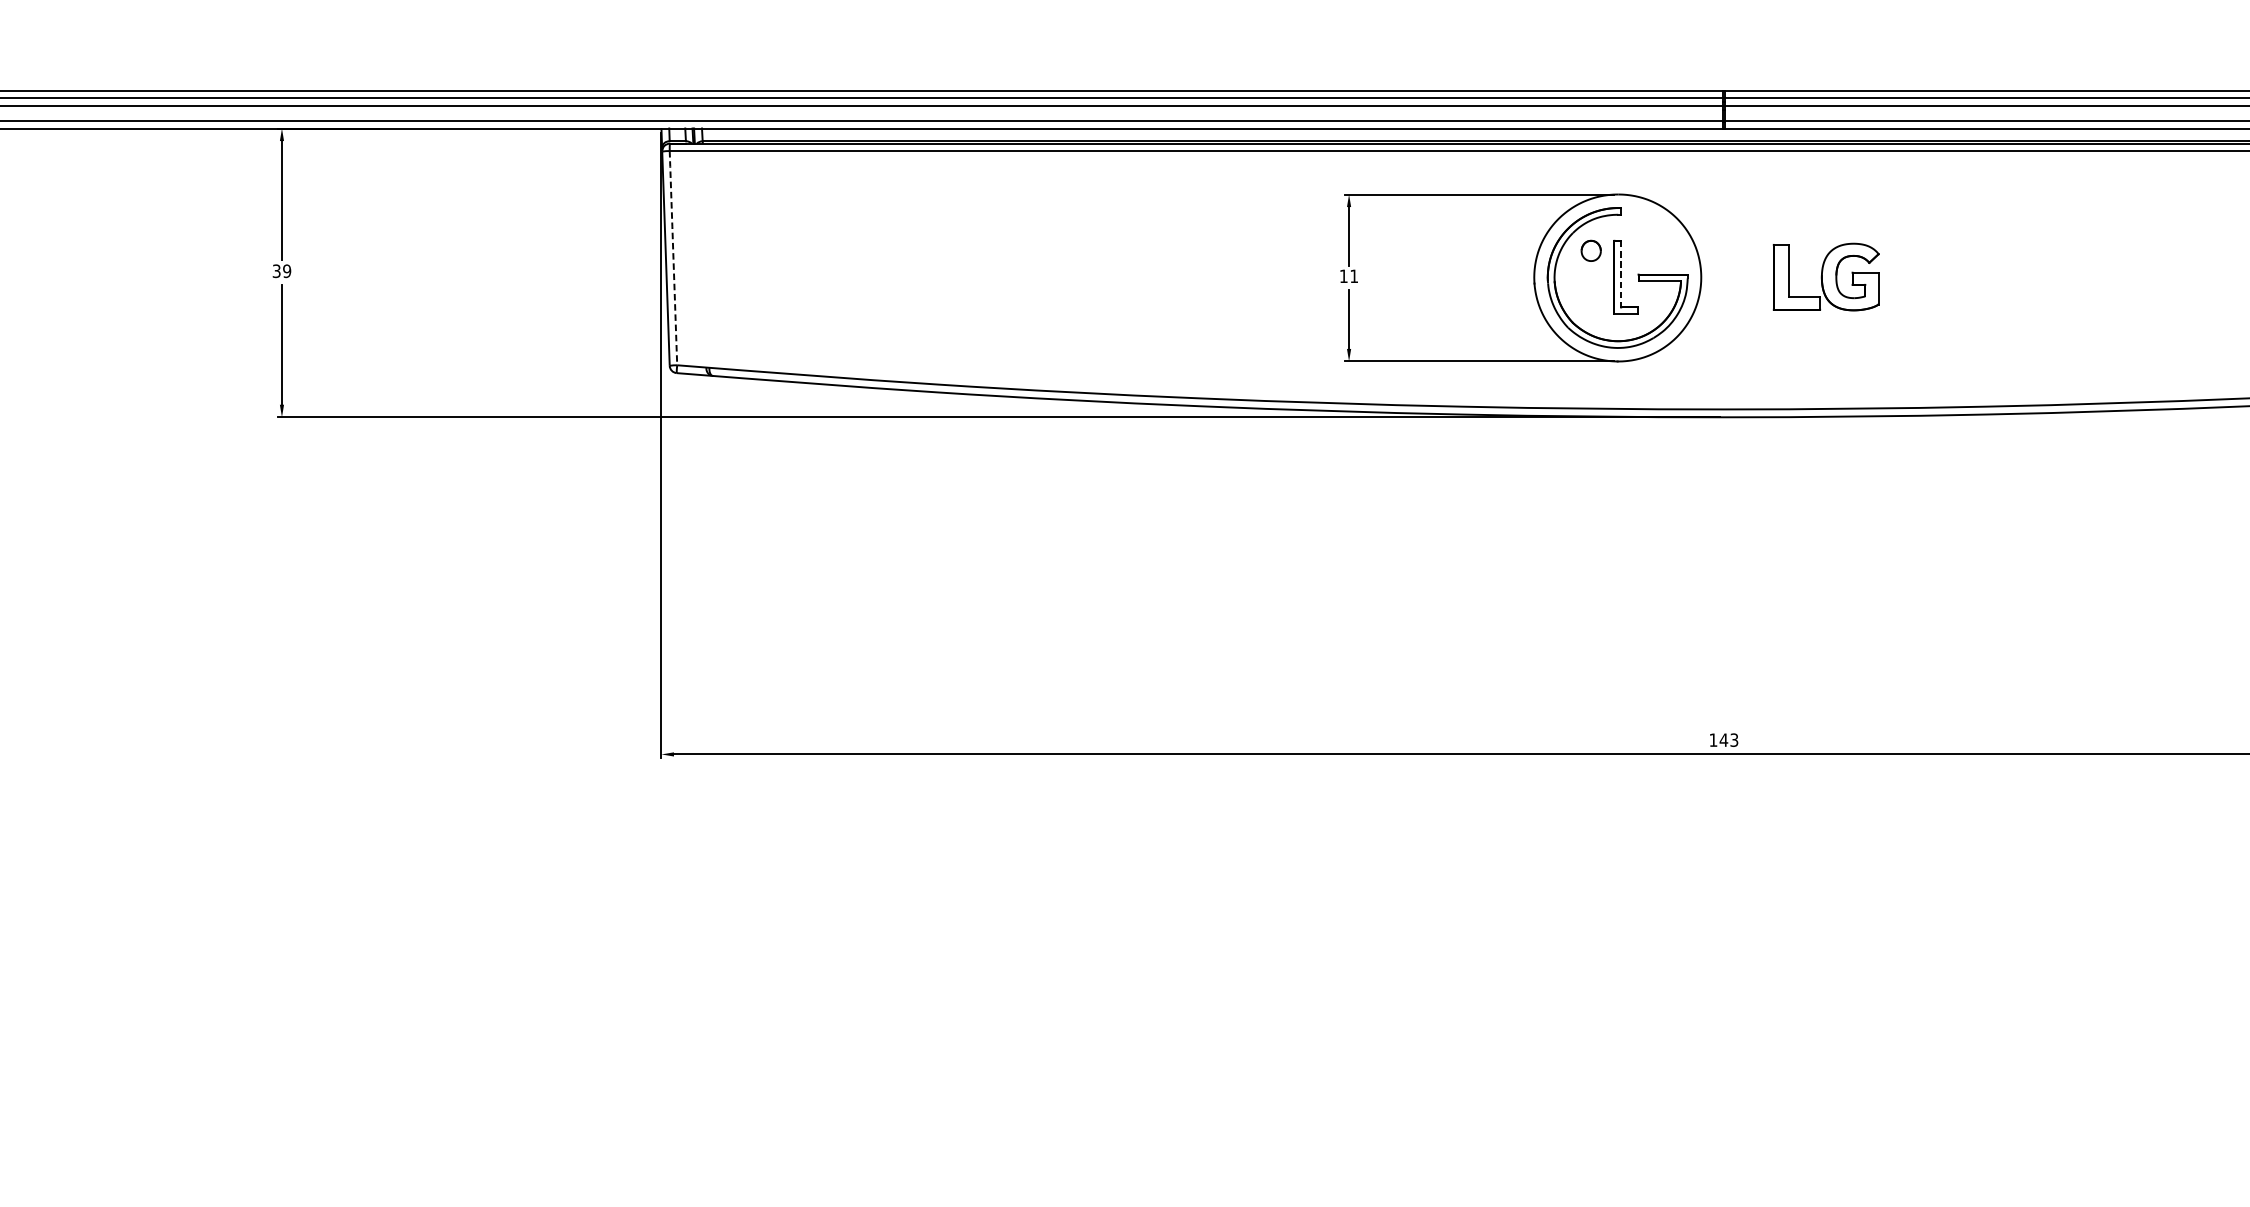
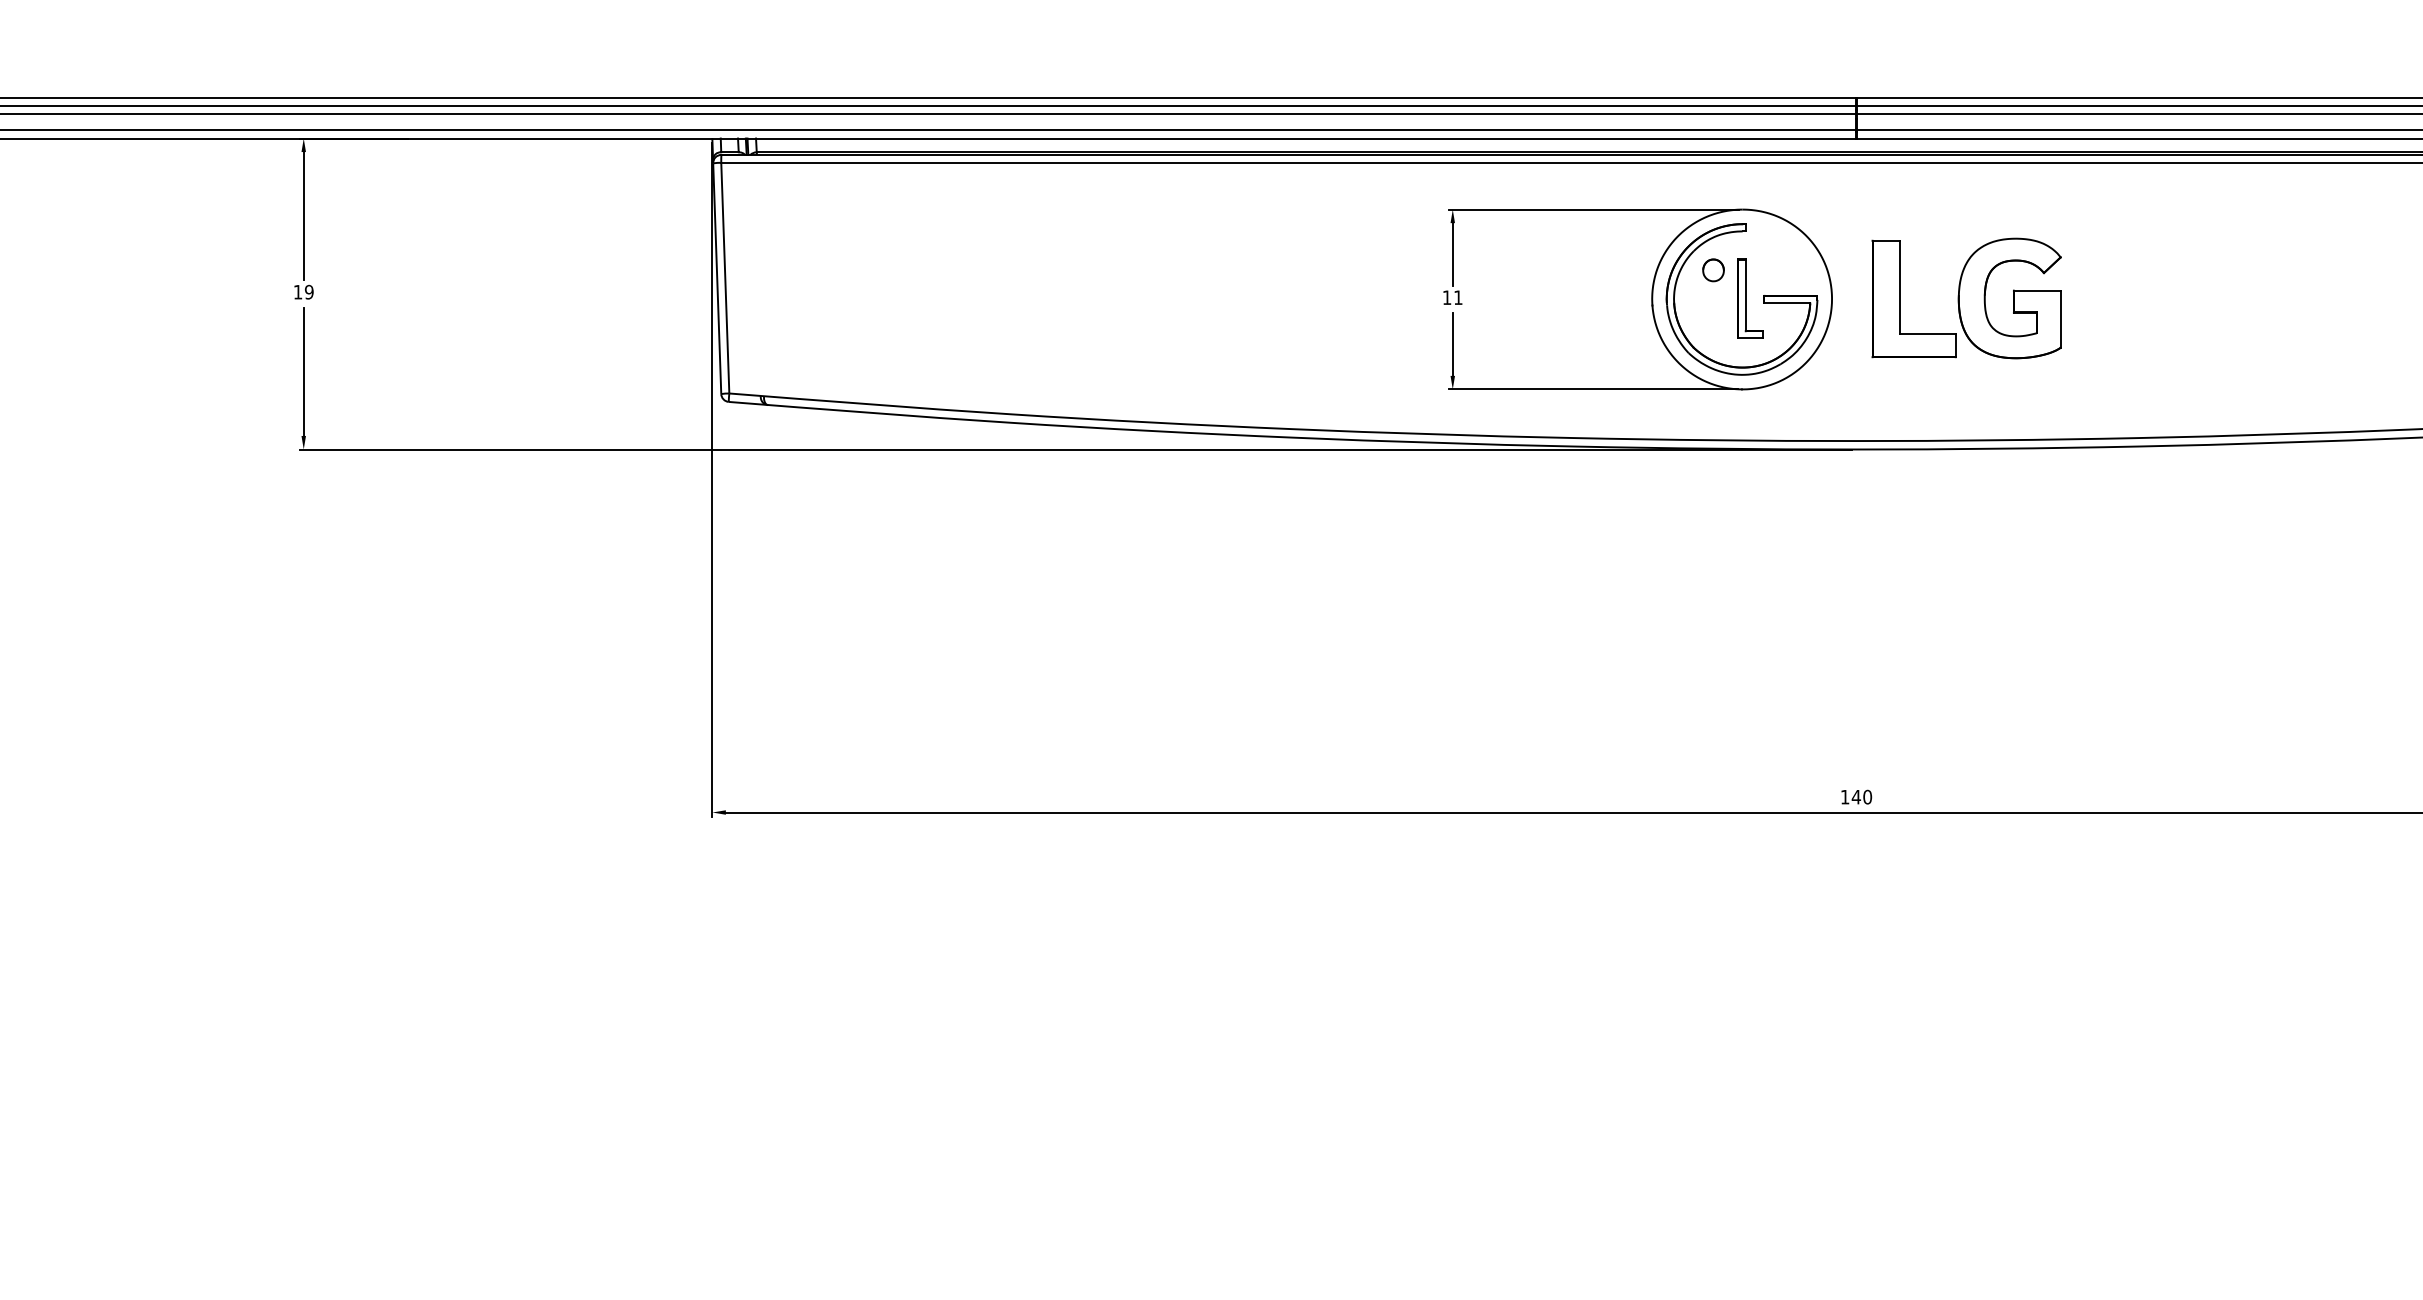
line: (673, 257) -> (725, 277), dashed -> solid
text: (276, 270) -> (297, 291), 39 -> 19
line: (1620, 274) -> (1745, 295), dashed -> solid
part: (1826, 277) -> (1966, 298), size x1.67
text: (1734, 739) -> (1867, 796), 143 -> 140

